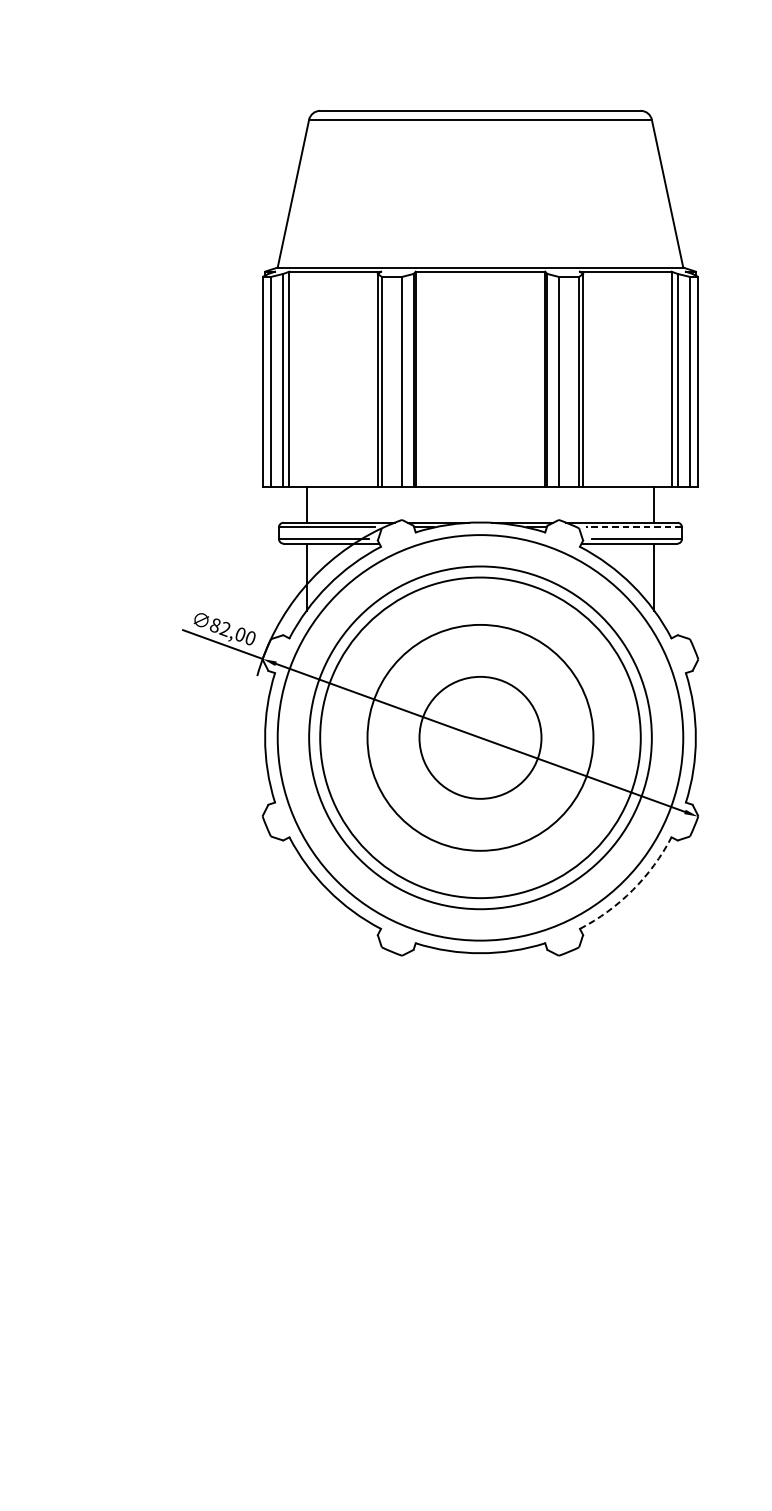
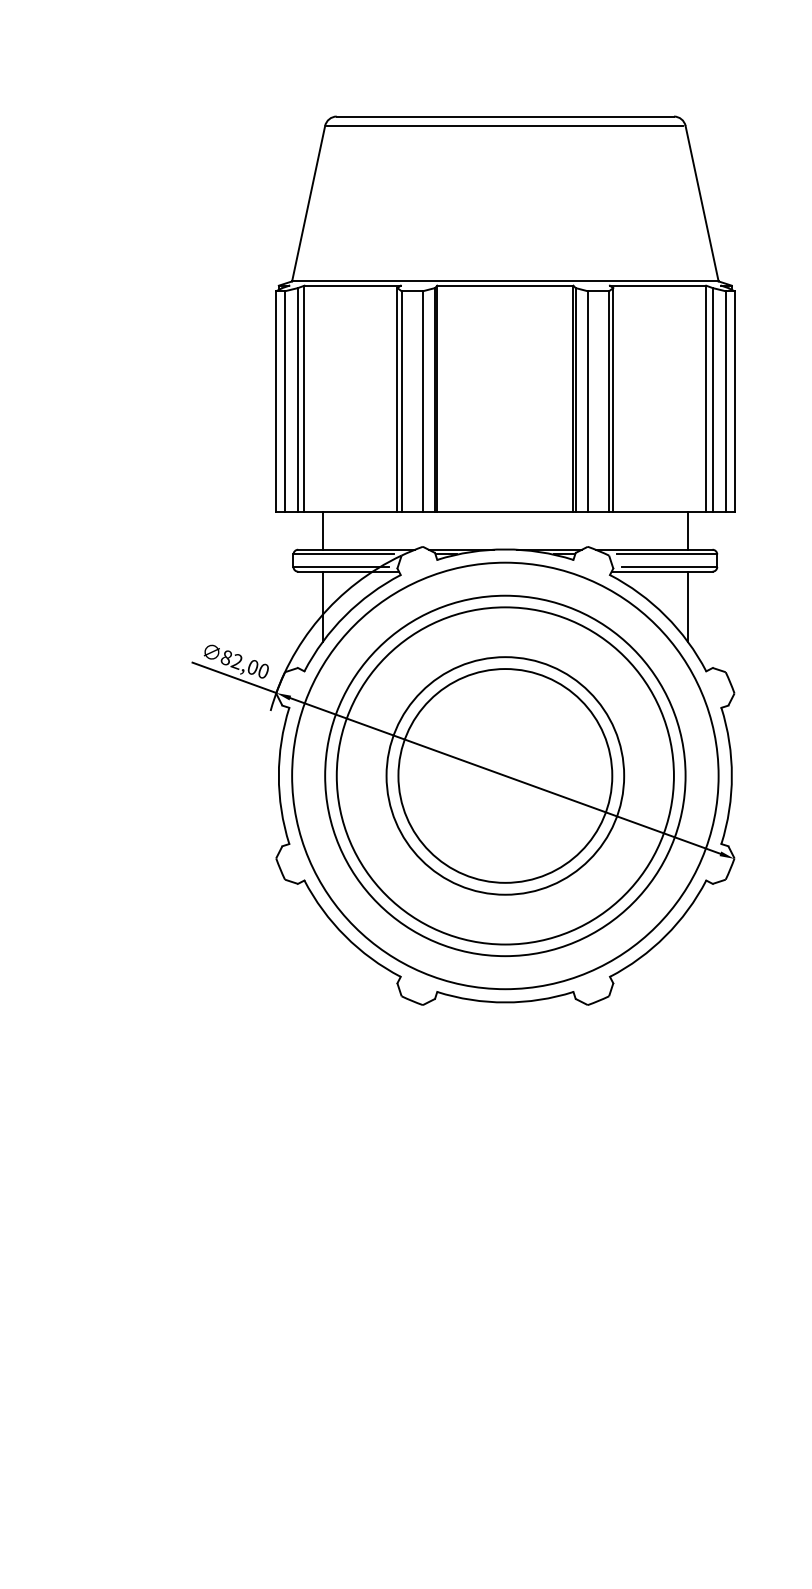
line: (633, 527) -> (666, 554), dashed -> solid
circle: (480, 737) -> (505, 775), size x1.67
arc: (632, 890) -> (665, 936), dashed -> solid

